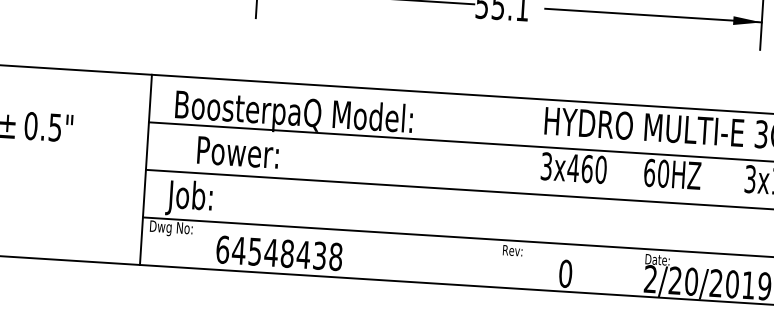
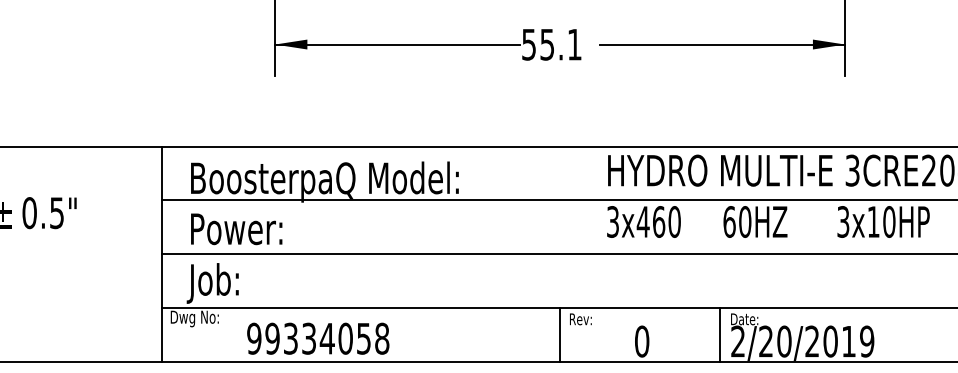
text: (237, 152) -> (236, 229), moved
text: (270, 252) -> (308, 338), 64548438 -> 99334058
line: (493, 262) -> (559, 334), added
line: (635, 271) -> (720, 334), added

